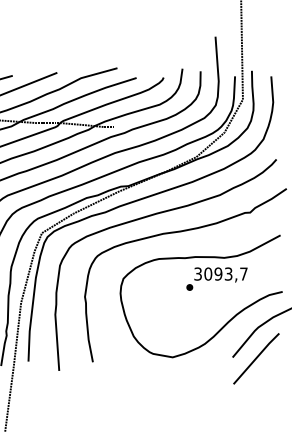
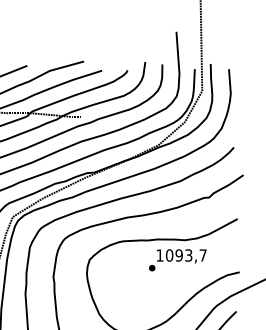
text: (197, 273) -> (159, 254), 3093,7 -> 1093,7

